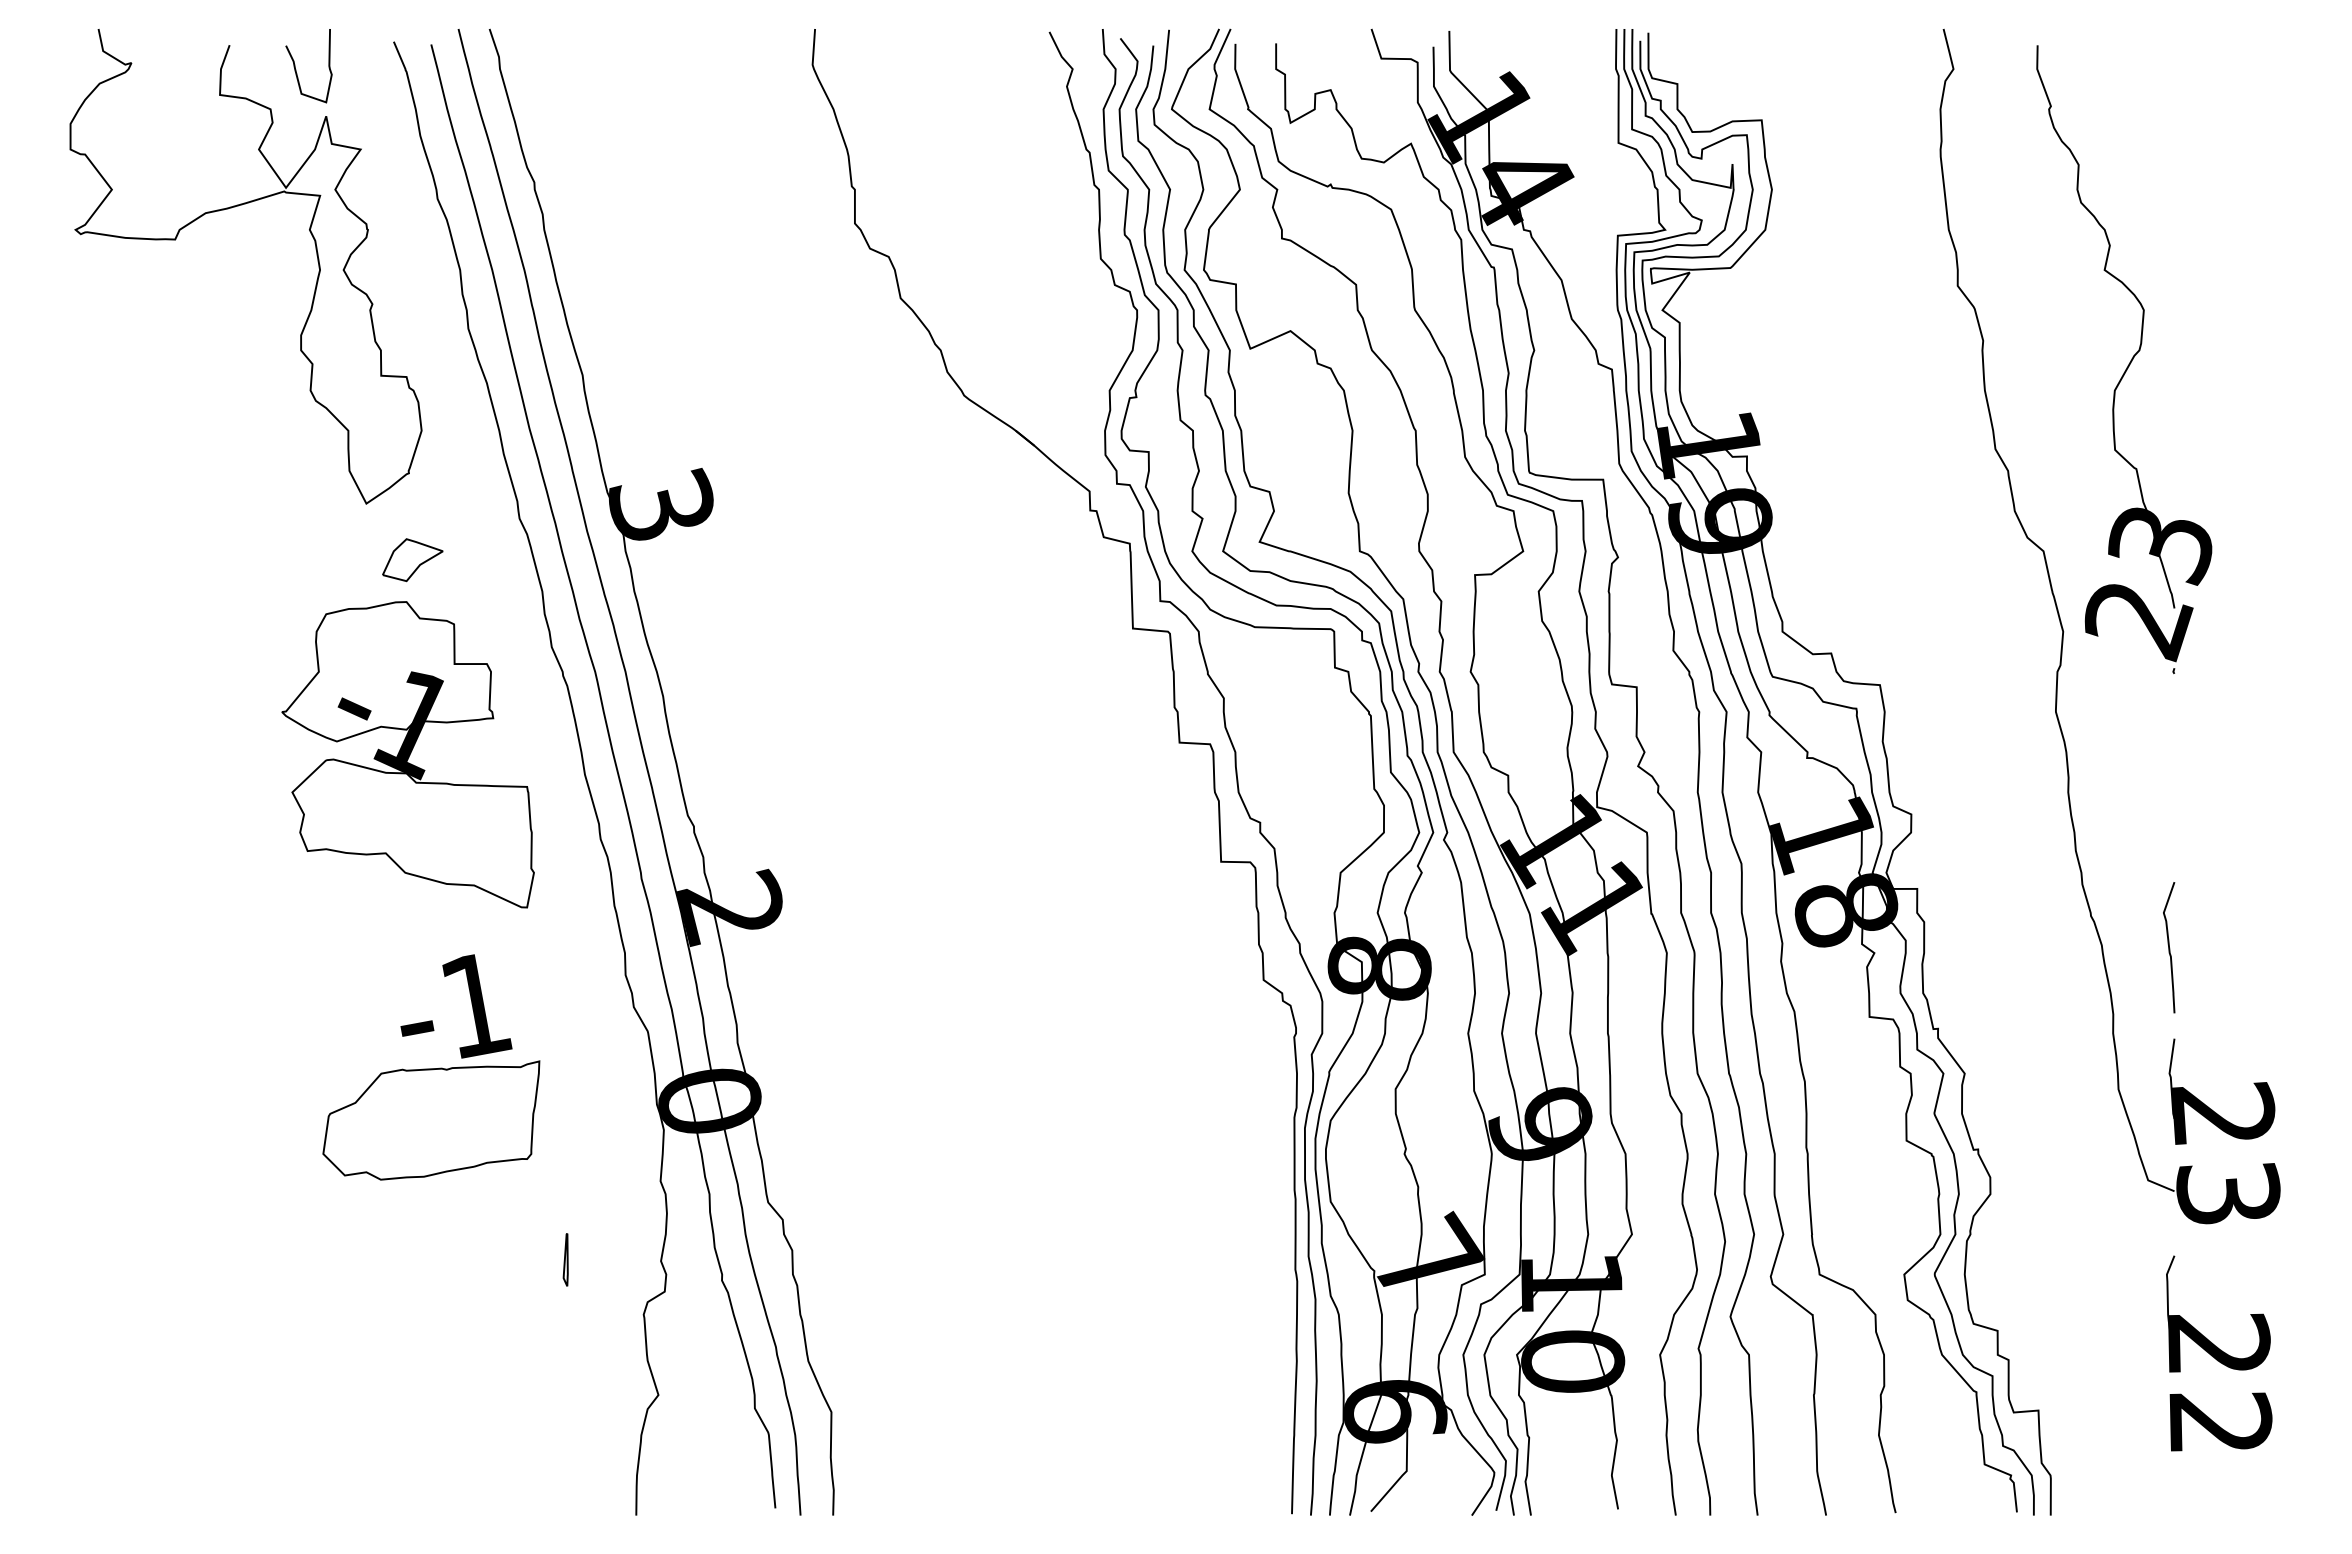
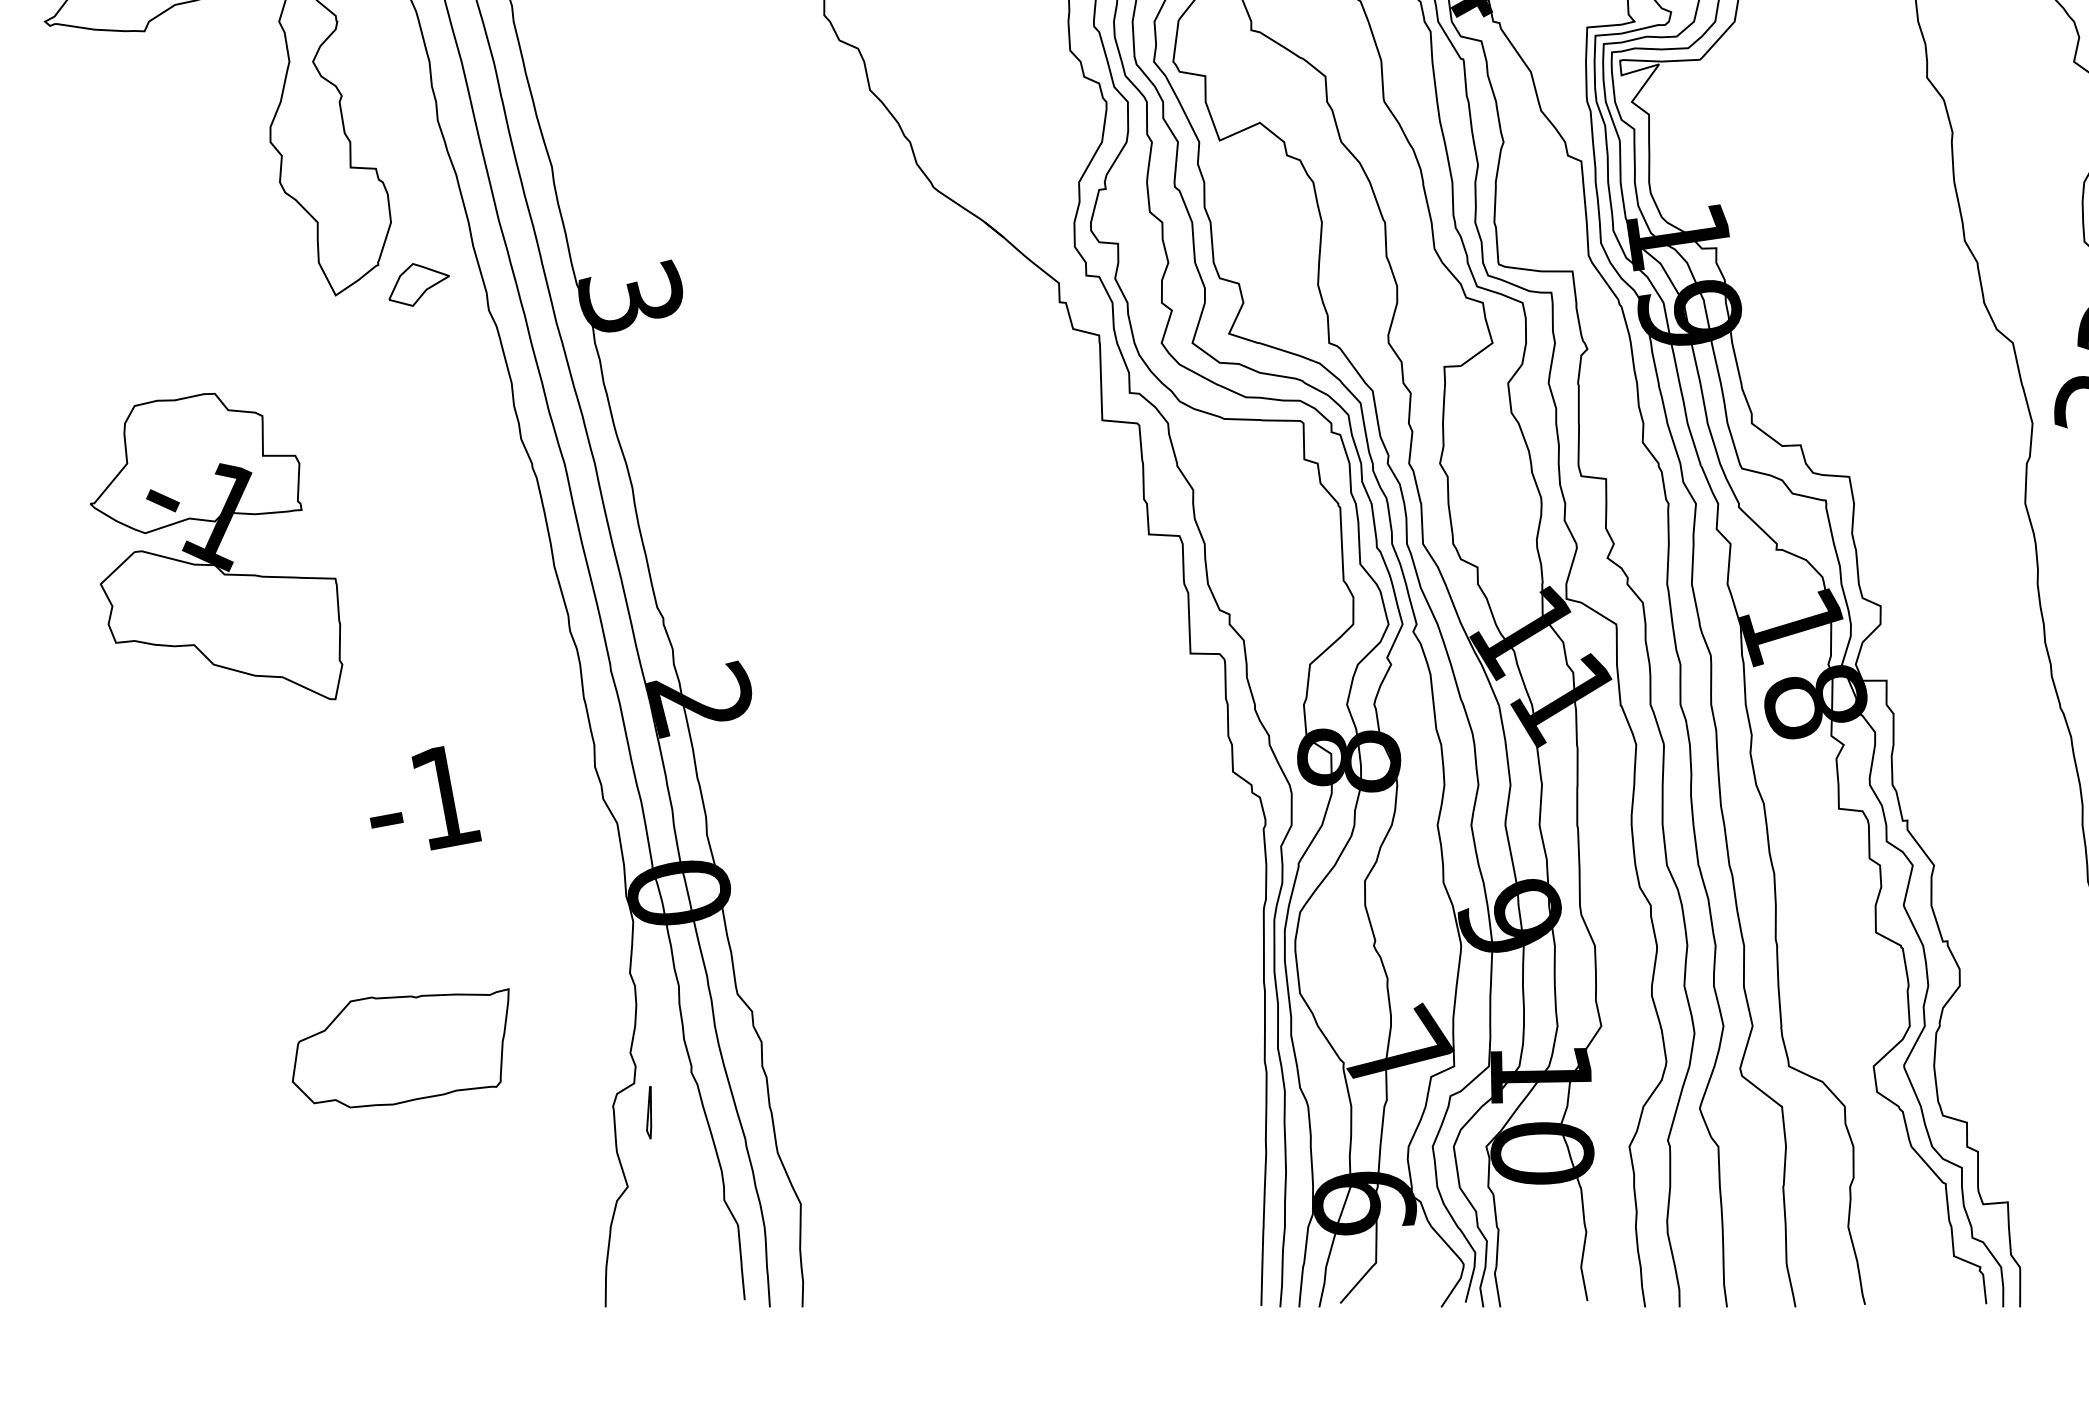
part: (412, 560) -> (418, 285), moved
part: (407, 754) -> (215, 546), moved
part: (431, 1120) -> (400, 1048), moved
part: (565, 1259) -> (648, 1112), moved

